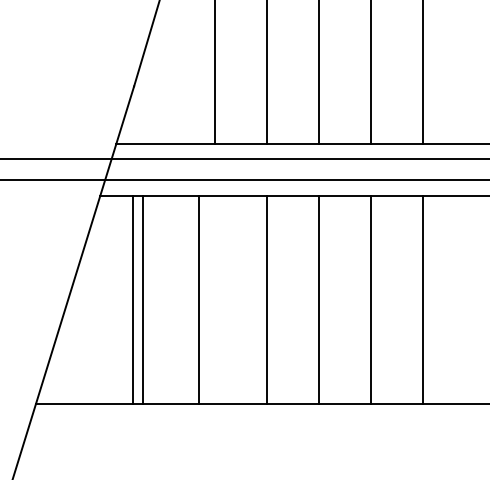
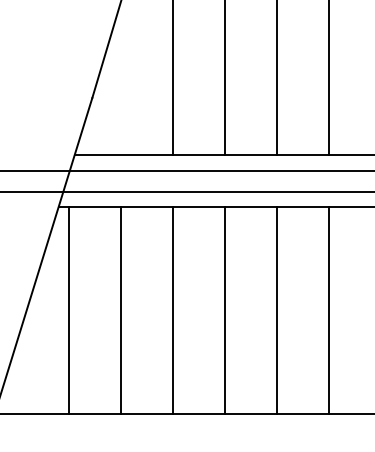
line: (133, 299) -> (69, 310), moved
line: (143, 299) -> (121, 310), moved
line: (199, 299) -> (173, 310), moved

